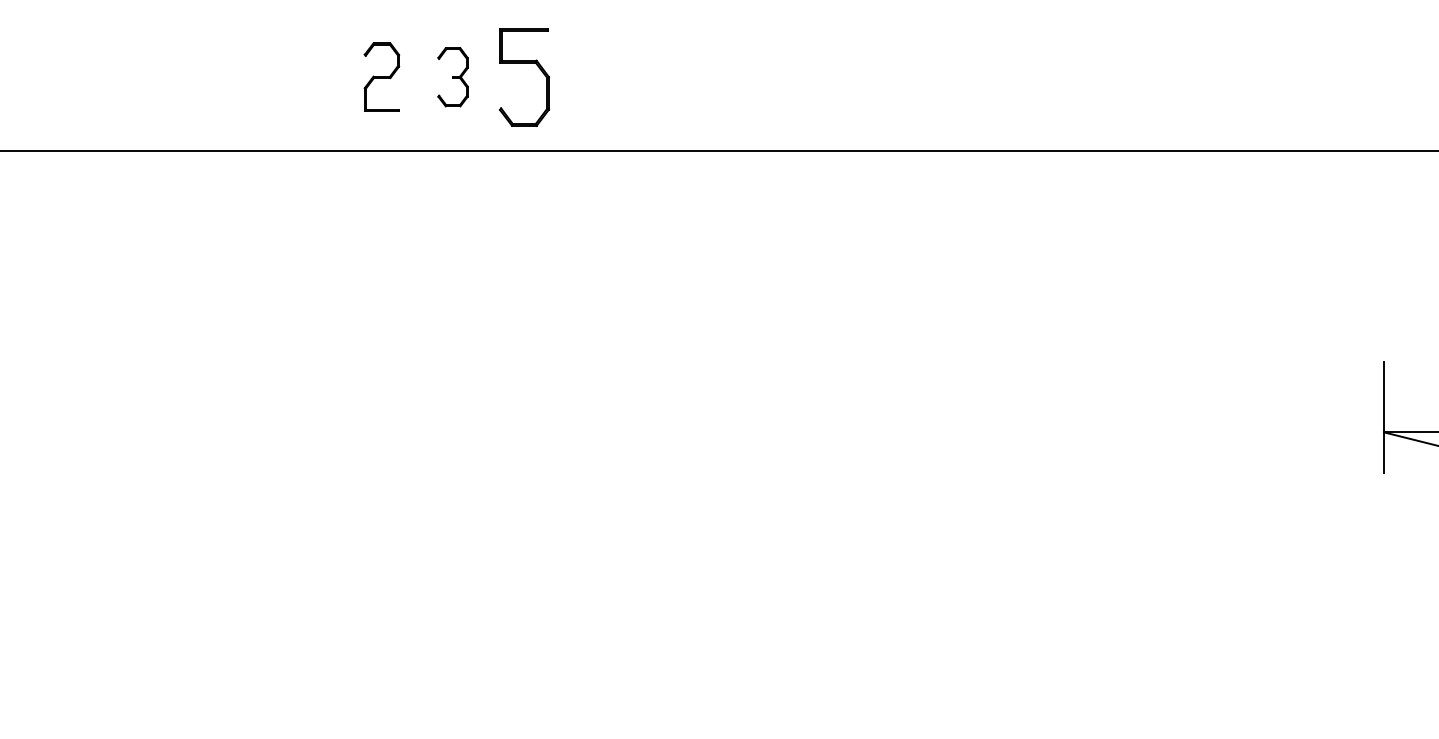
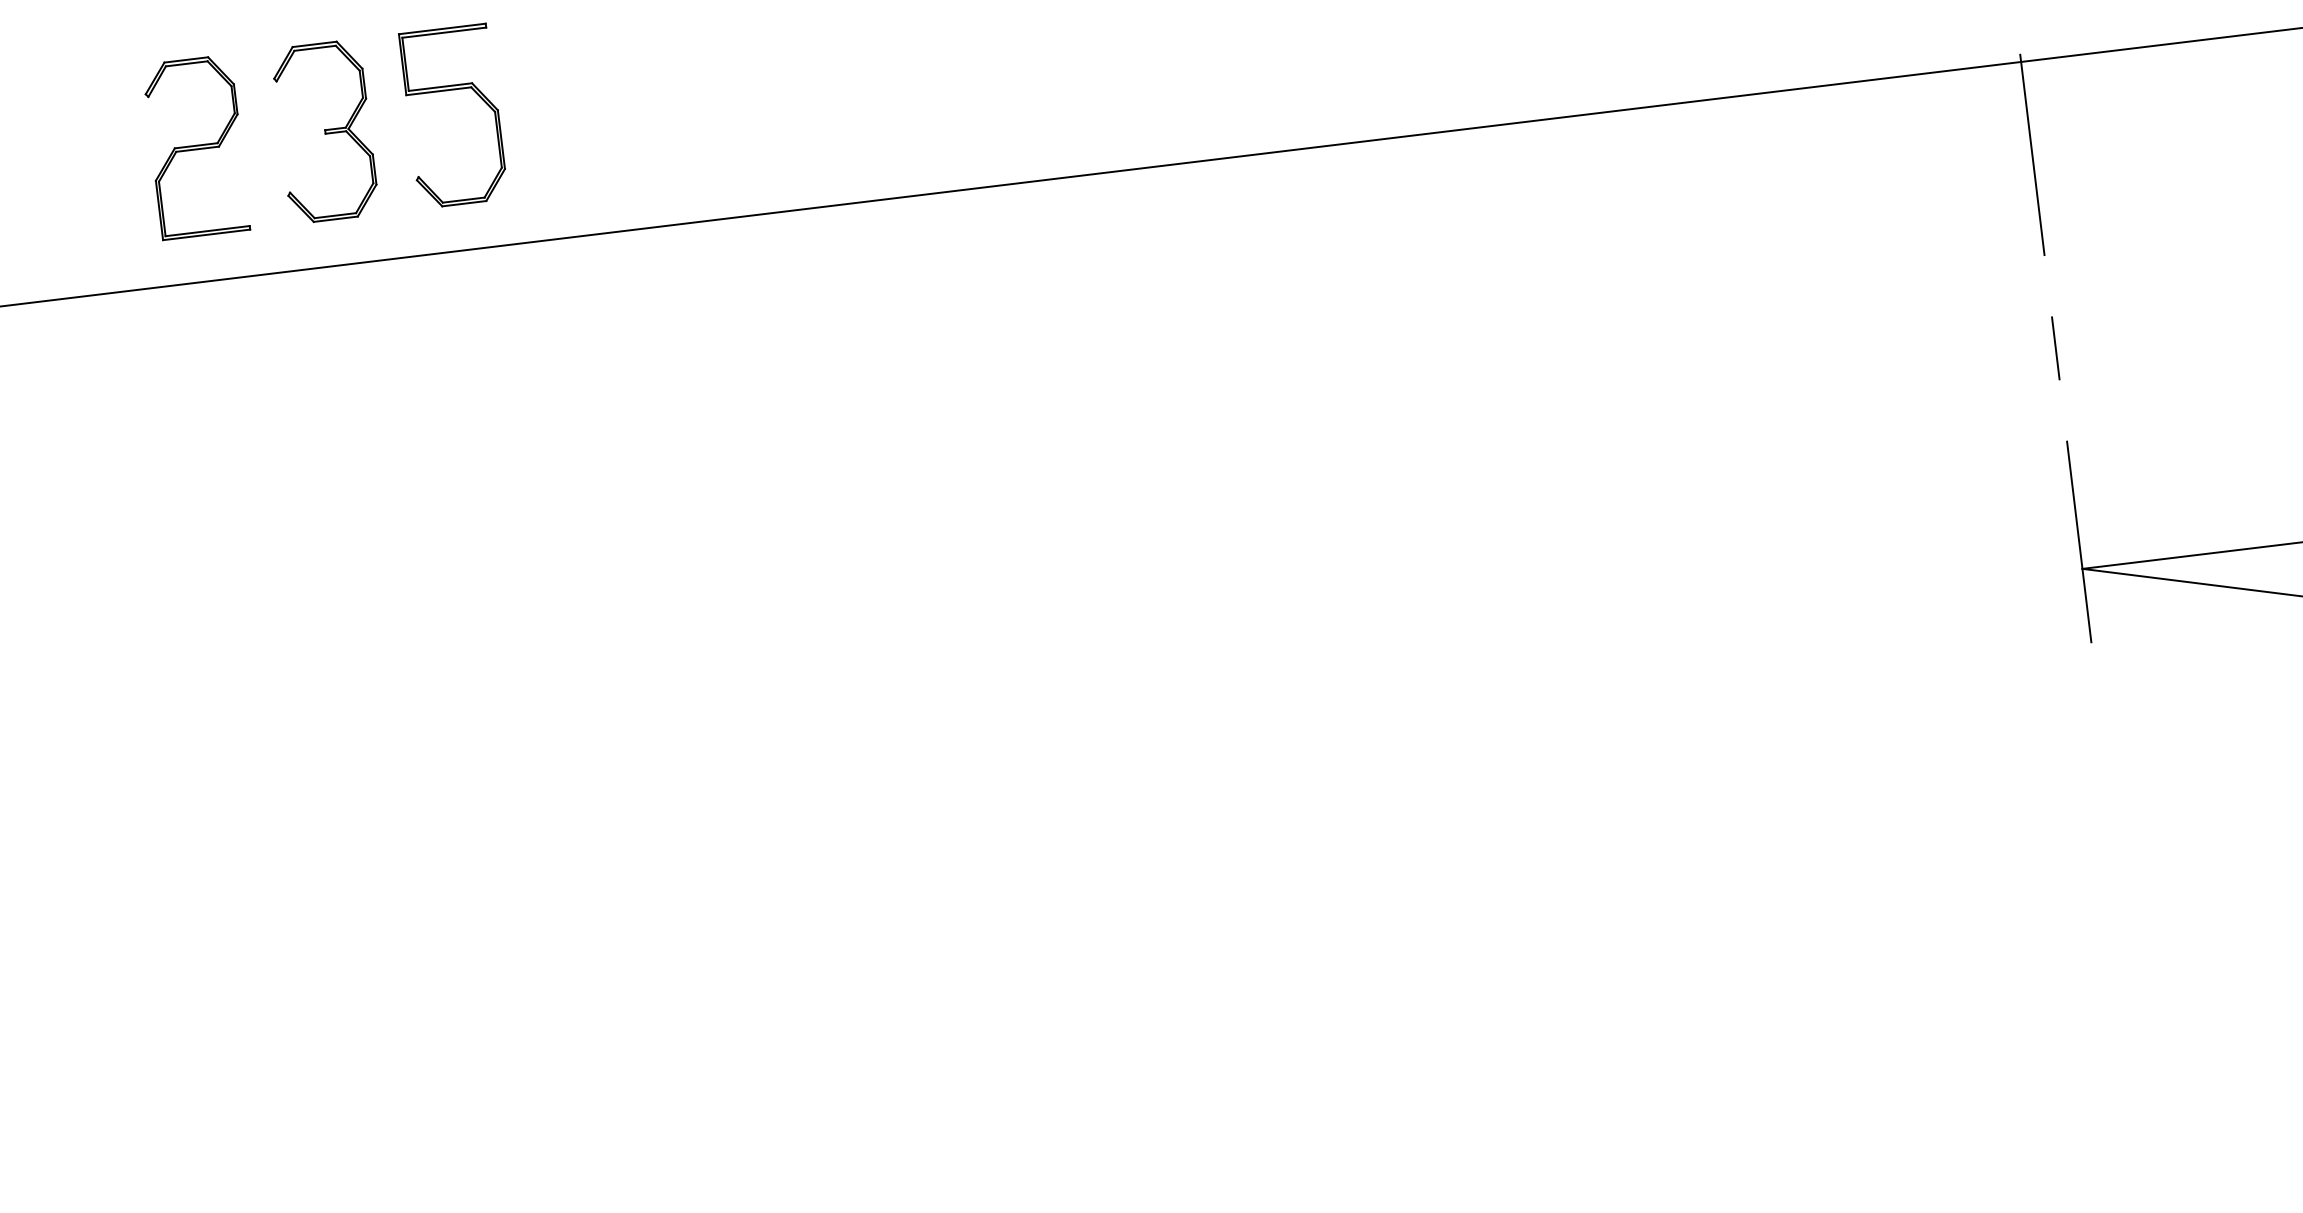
part: (381, 76) -> (195, 145), size x1.43
part: (452, 76) -> (323, 130), size x1.67
line: (1384, 202) -> (2032, 154), added
line: (1384, 310) -> (2056, 348), added

